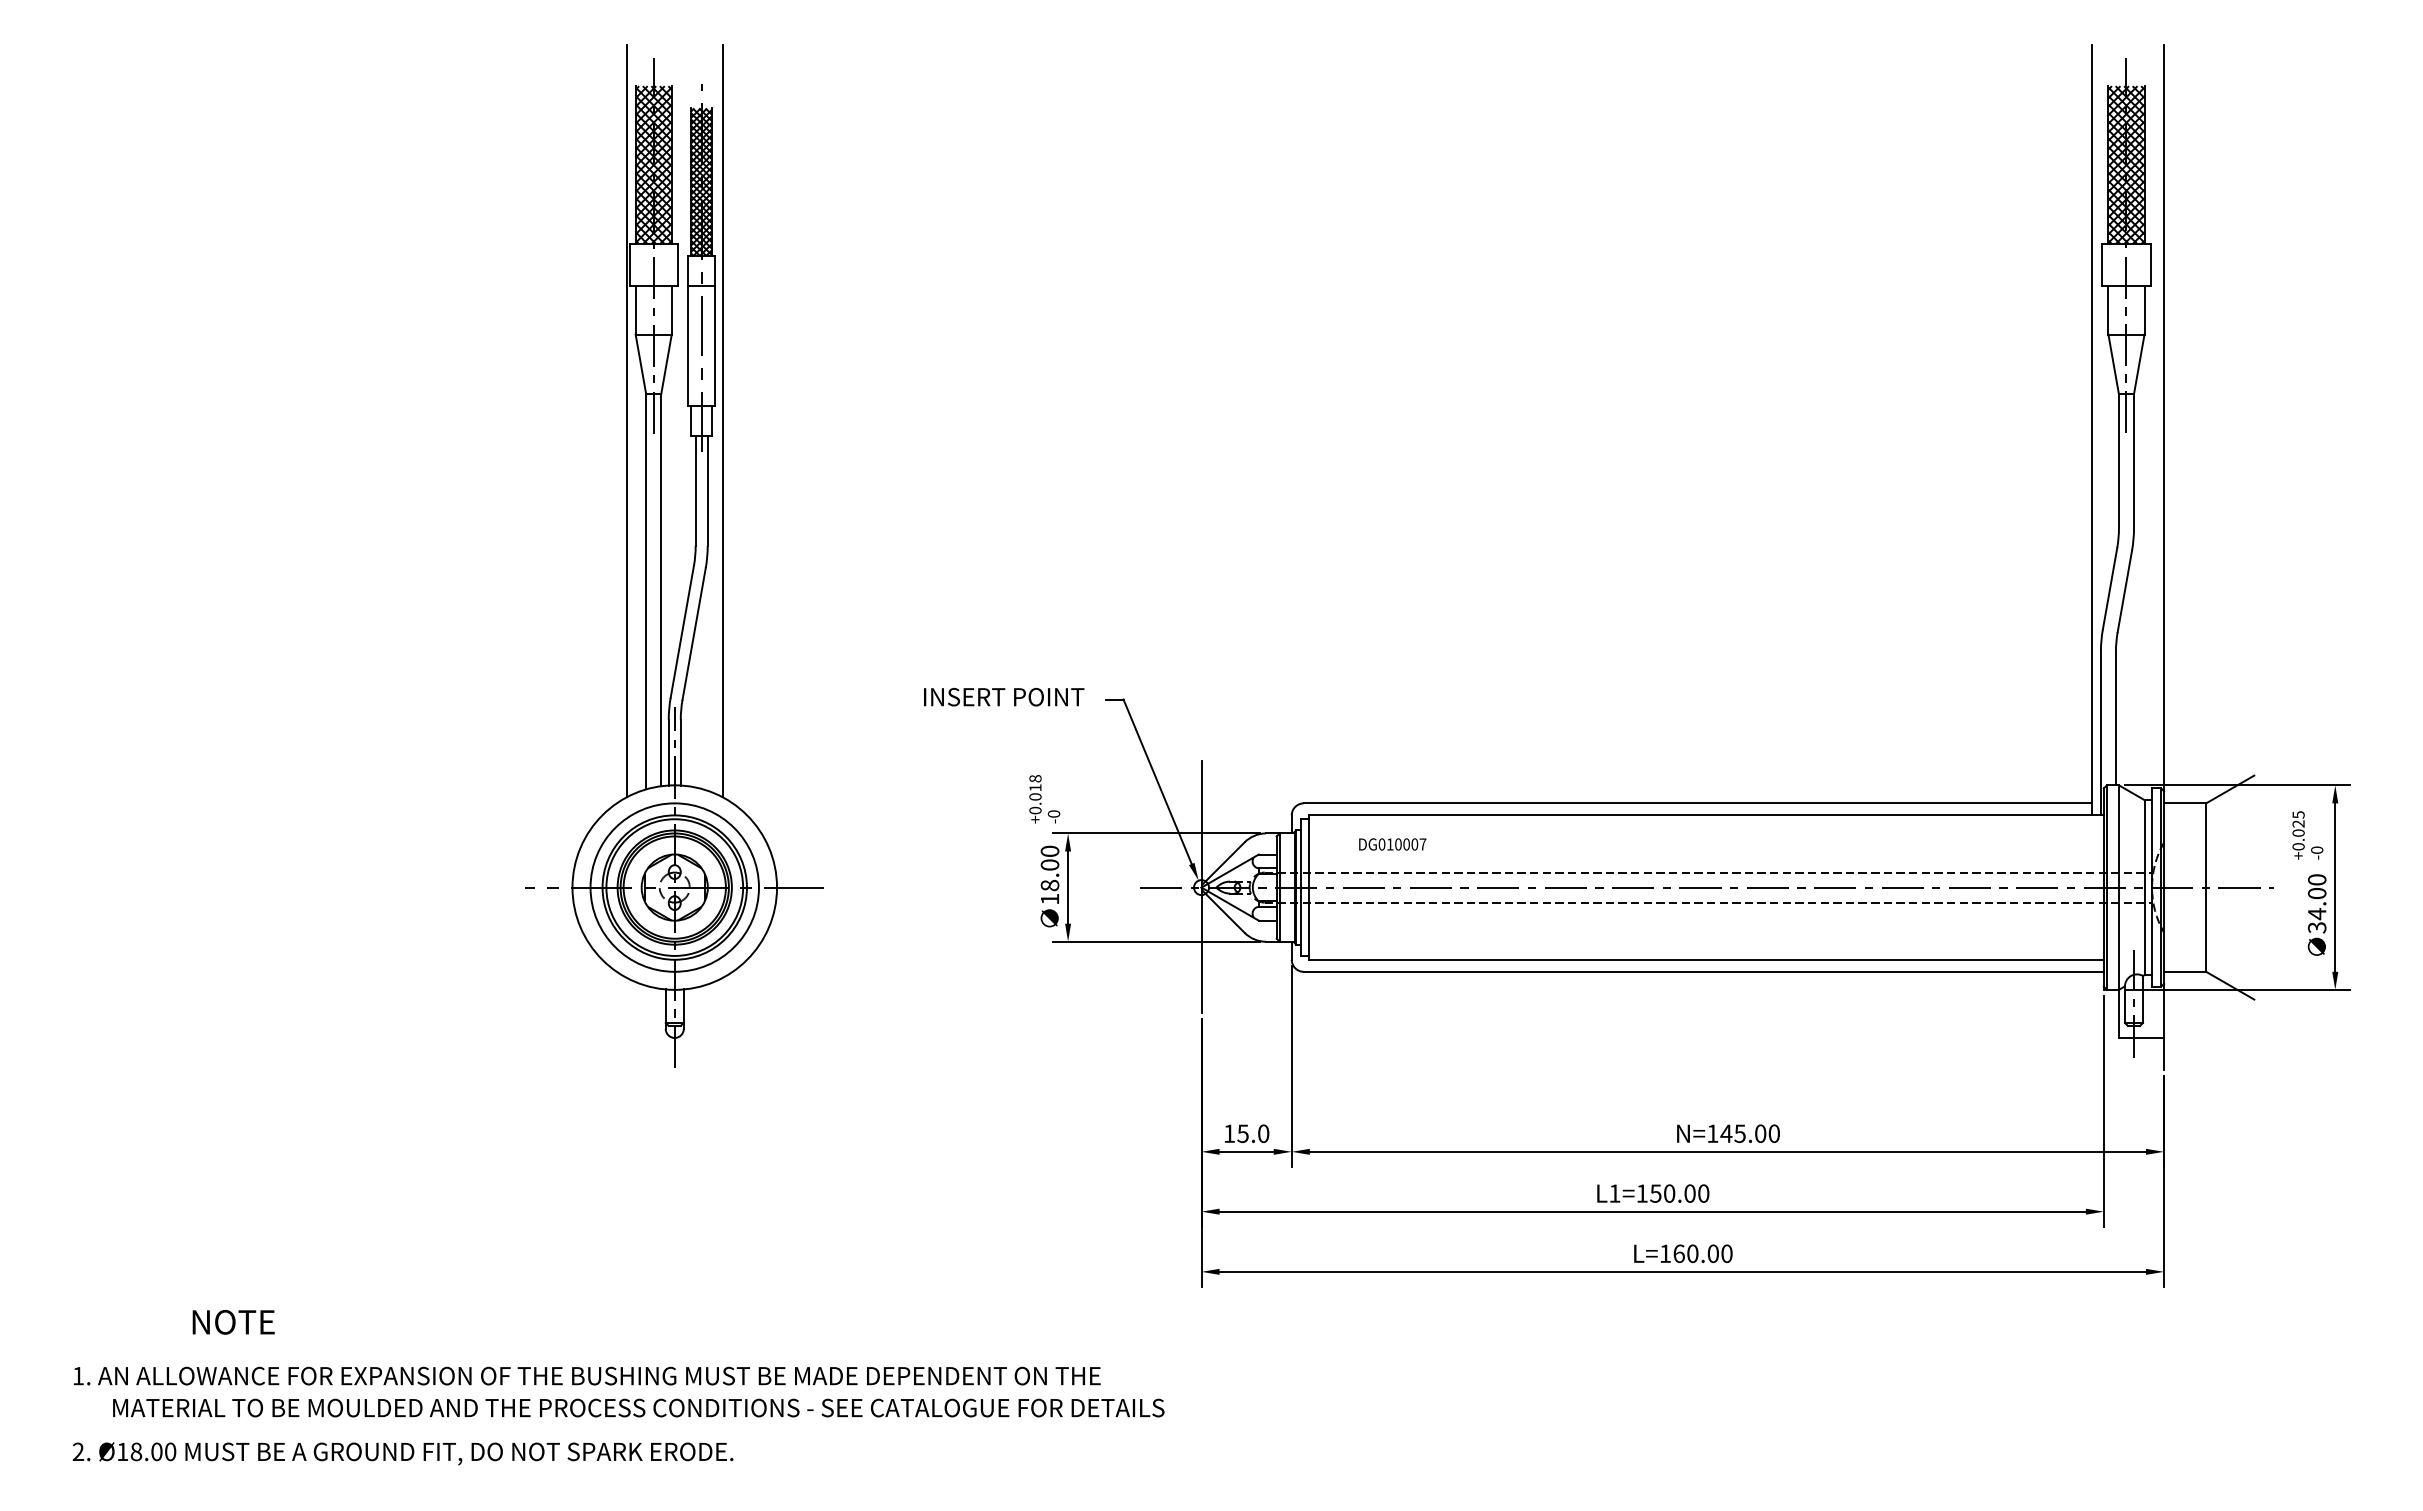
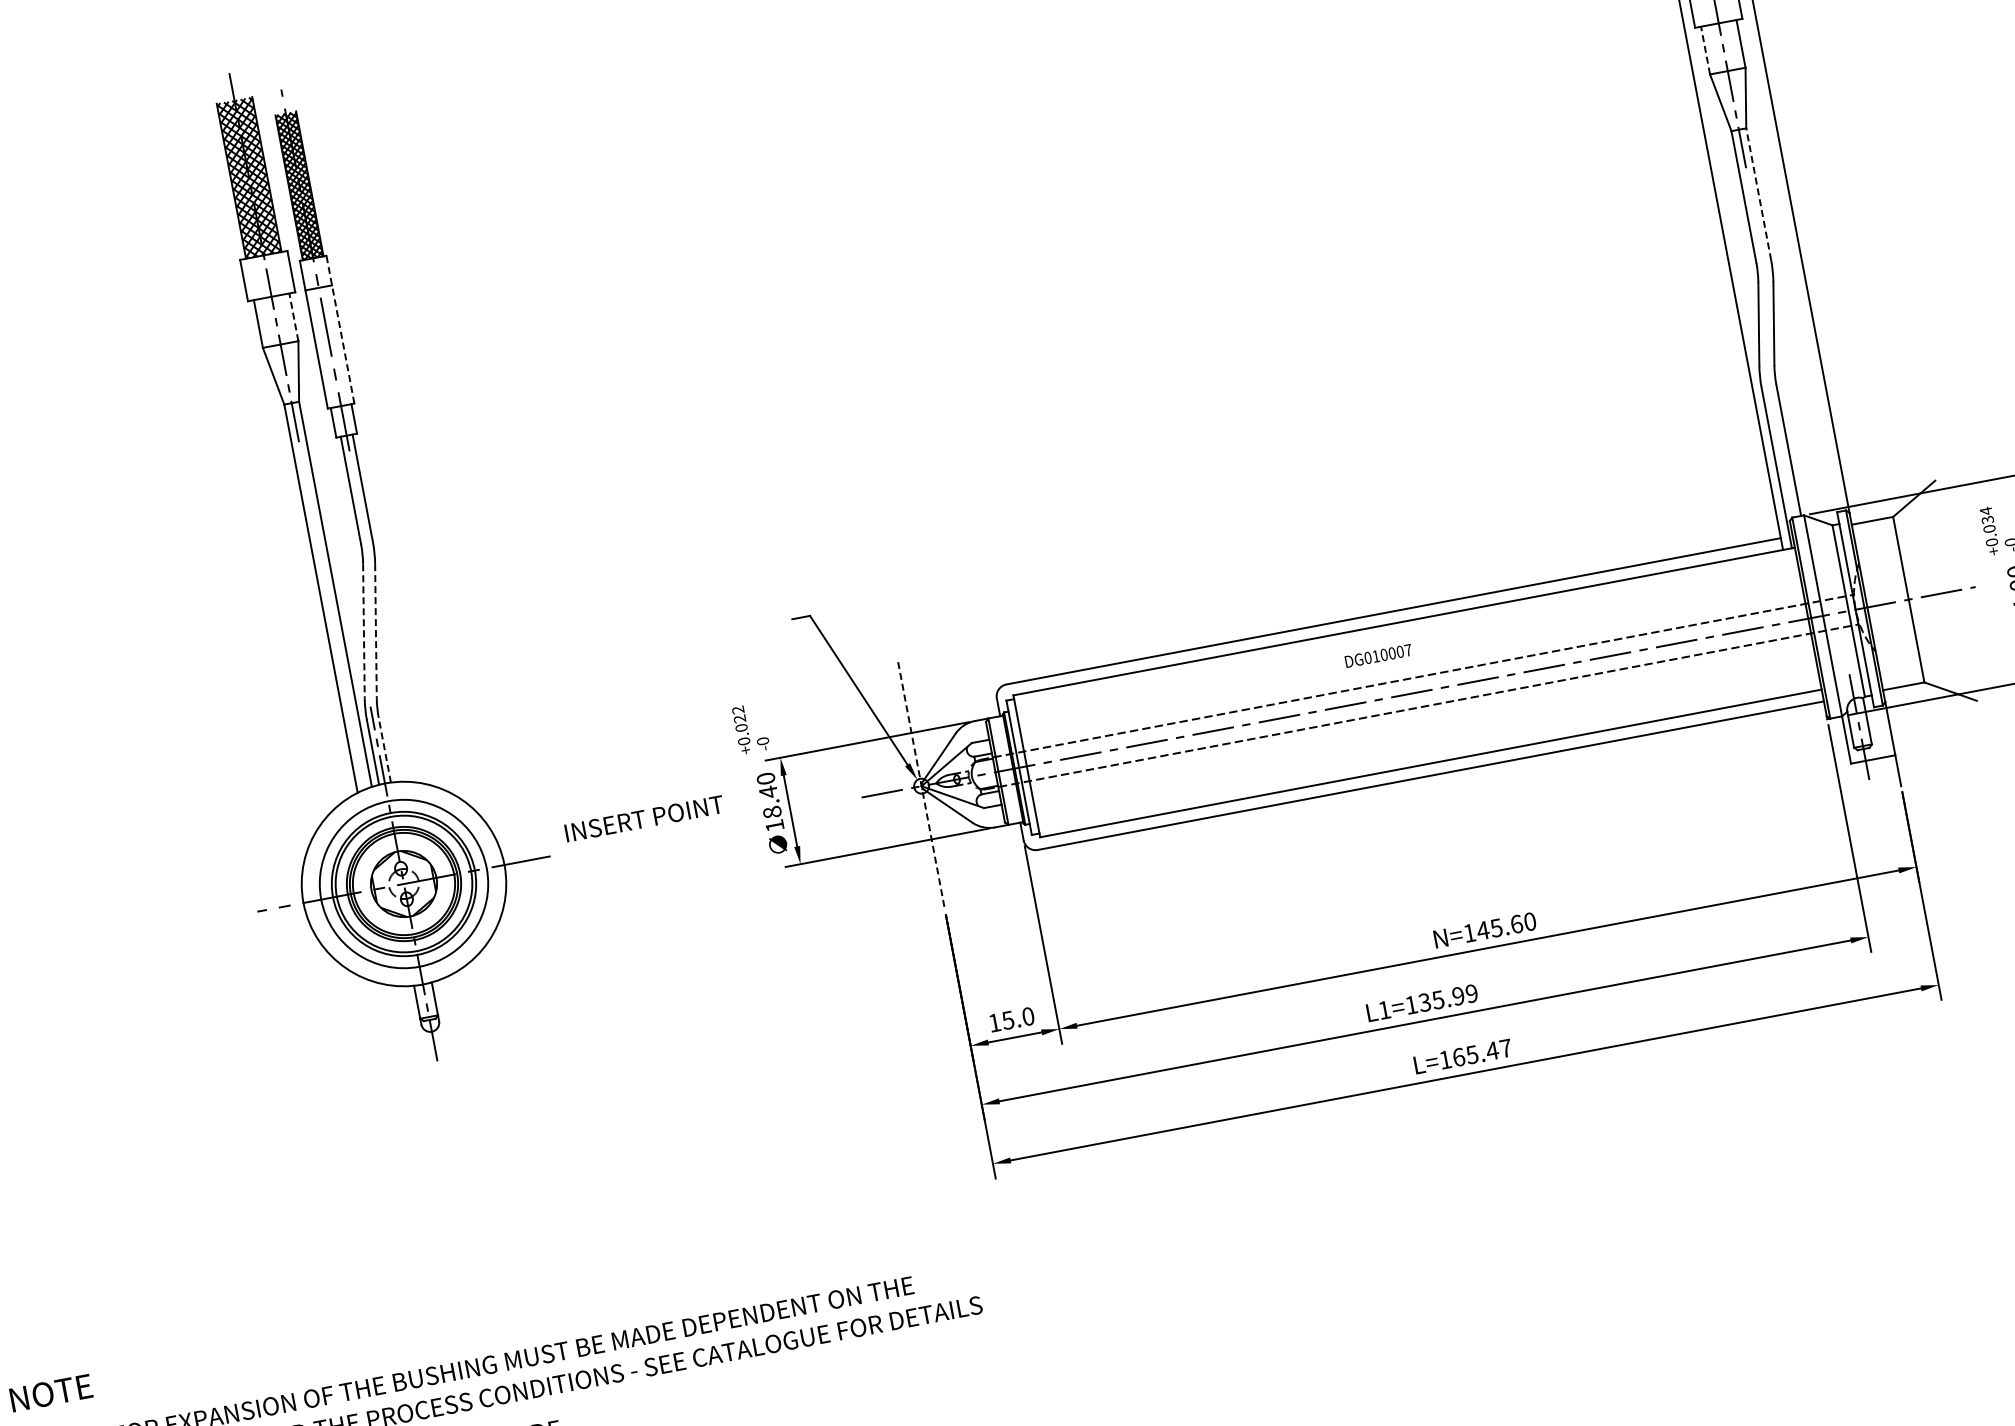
line: (671, 309) -> (293, 316), solid -> dashed
line: (2108, 309) -> (1705, 49), solid -> dashed
line: (715, 330) -> (340, 329), solid -> dashed
line: (626, 421) -> (270, 434), removed
line: (722, 421) -> (364, 417), removed
line: (2133, 460) -> (1758, 193), solid -> dashed
line: (682, 632) -> (364, 631), solid -> dashed
line: (694, 634) -> (376, 631), solid -> dashed
text: (1004, 696) -> (644, 818), moved
line: (680, 752) -> (384, 750), solid -> dashed
text: (1035, 783) -> (739, 714), +0.018 -> +0.022
text: (2298, 818) -> (1986, 514), +0.025 -> +0.034
text: (1392, 844) -> (1378, 656), moved
text: (1049, 865) -> (768, 792), 18.00 -> 18.40
line: (1201, 887) -> (921, 786), solid -> dashed
text: (1760, 1133) -> (1516, 924), N=145.00 -> N=145.60
text: (1679, 1193) -> (1448, 998), L1=150.00 -> L1=135.99
text: (1709, 1253) -> (1488, 1051), L=160.00 -> L=165.47

